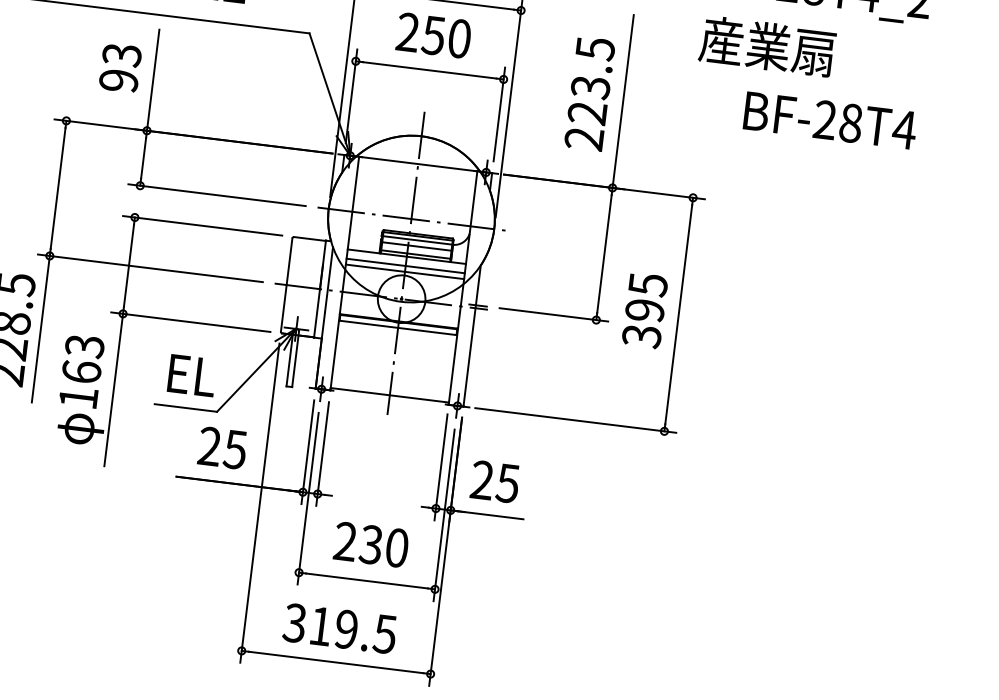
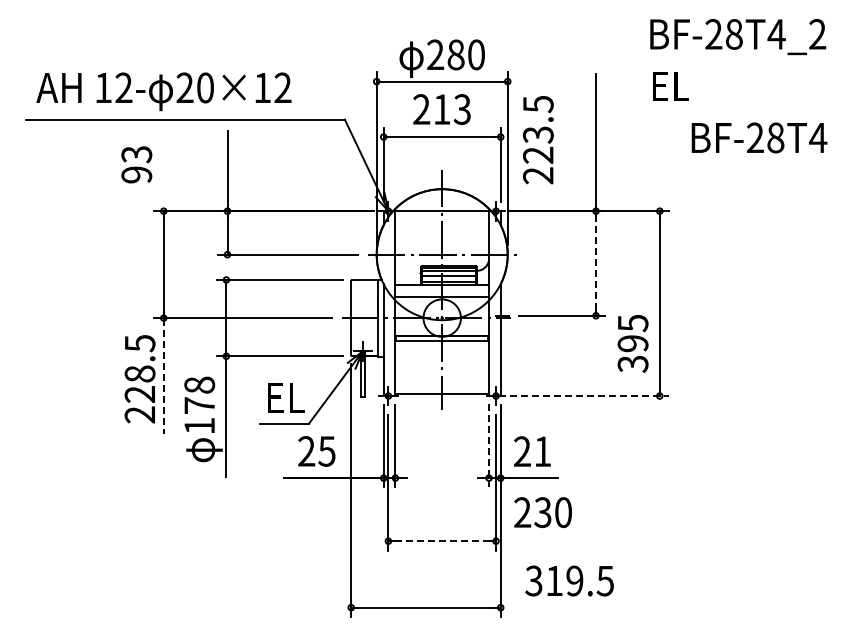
text: (445, 37) -> (451, 109), 250 -> 213
text: (767, 45) -> (703, 85), 産業扇 -> EL
text: (120, 67) -> (136, 164), moved
text: (588, 94) -> (537, 140), moved
line: (605, 254) -> (596, 263), solid -> dashed
line: (406, 265) -> (442, 291), removed
text: (644, 310) -> (632, 343), moved
line: (40, 329) -> (163, 376), solid -> dashed
text: (83, 357) -> (199, 394), 163 -> 178
line: (575, 421) -> (589, 396), solid -> dashed
line: (441, 467) -> (489, 445), solid -> dashed
text: (507, 483) -> (542, 451), 25 -> 21
text: (370, 544) -> (542, 512), moved
line: (366, 581) -> (441, 541), solid -> dashed
text: (339, 628) -> (569, 580), moved

